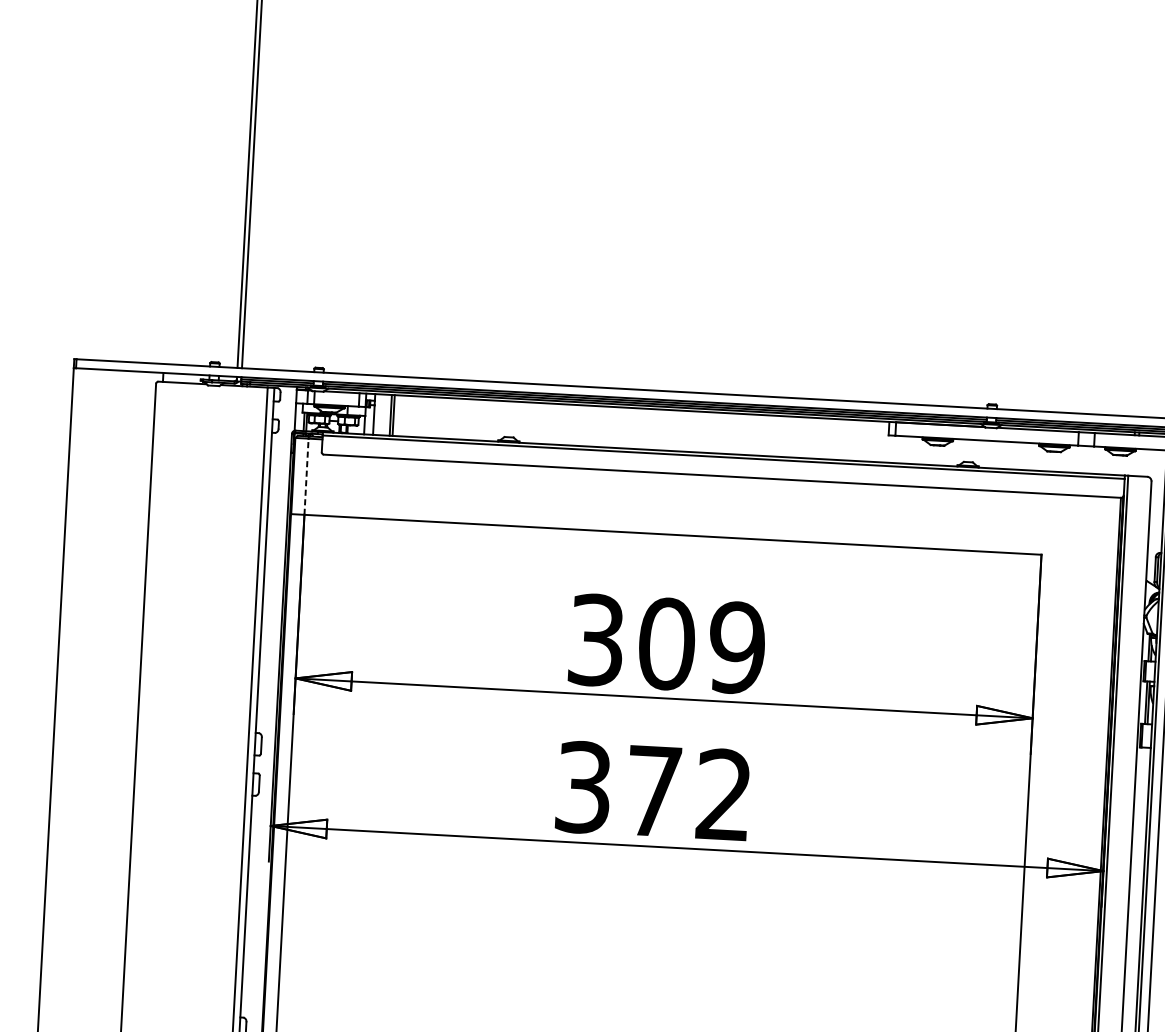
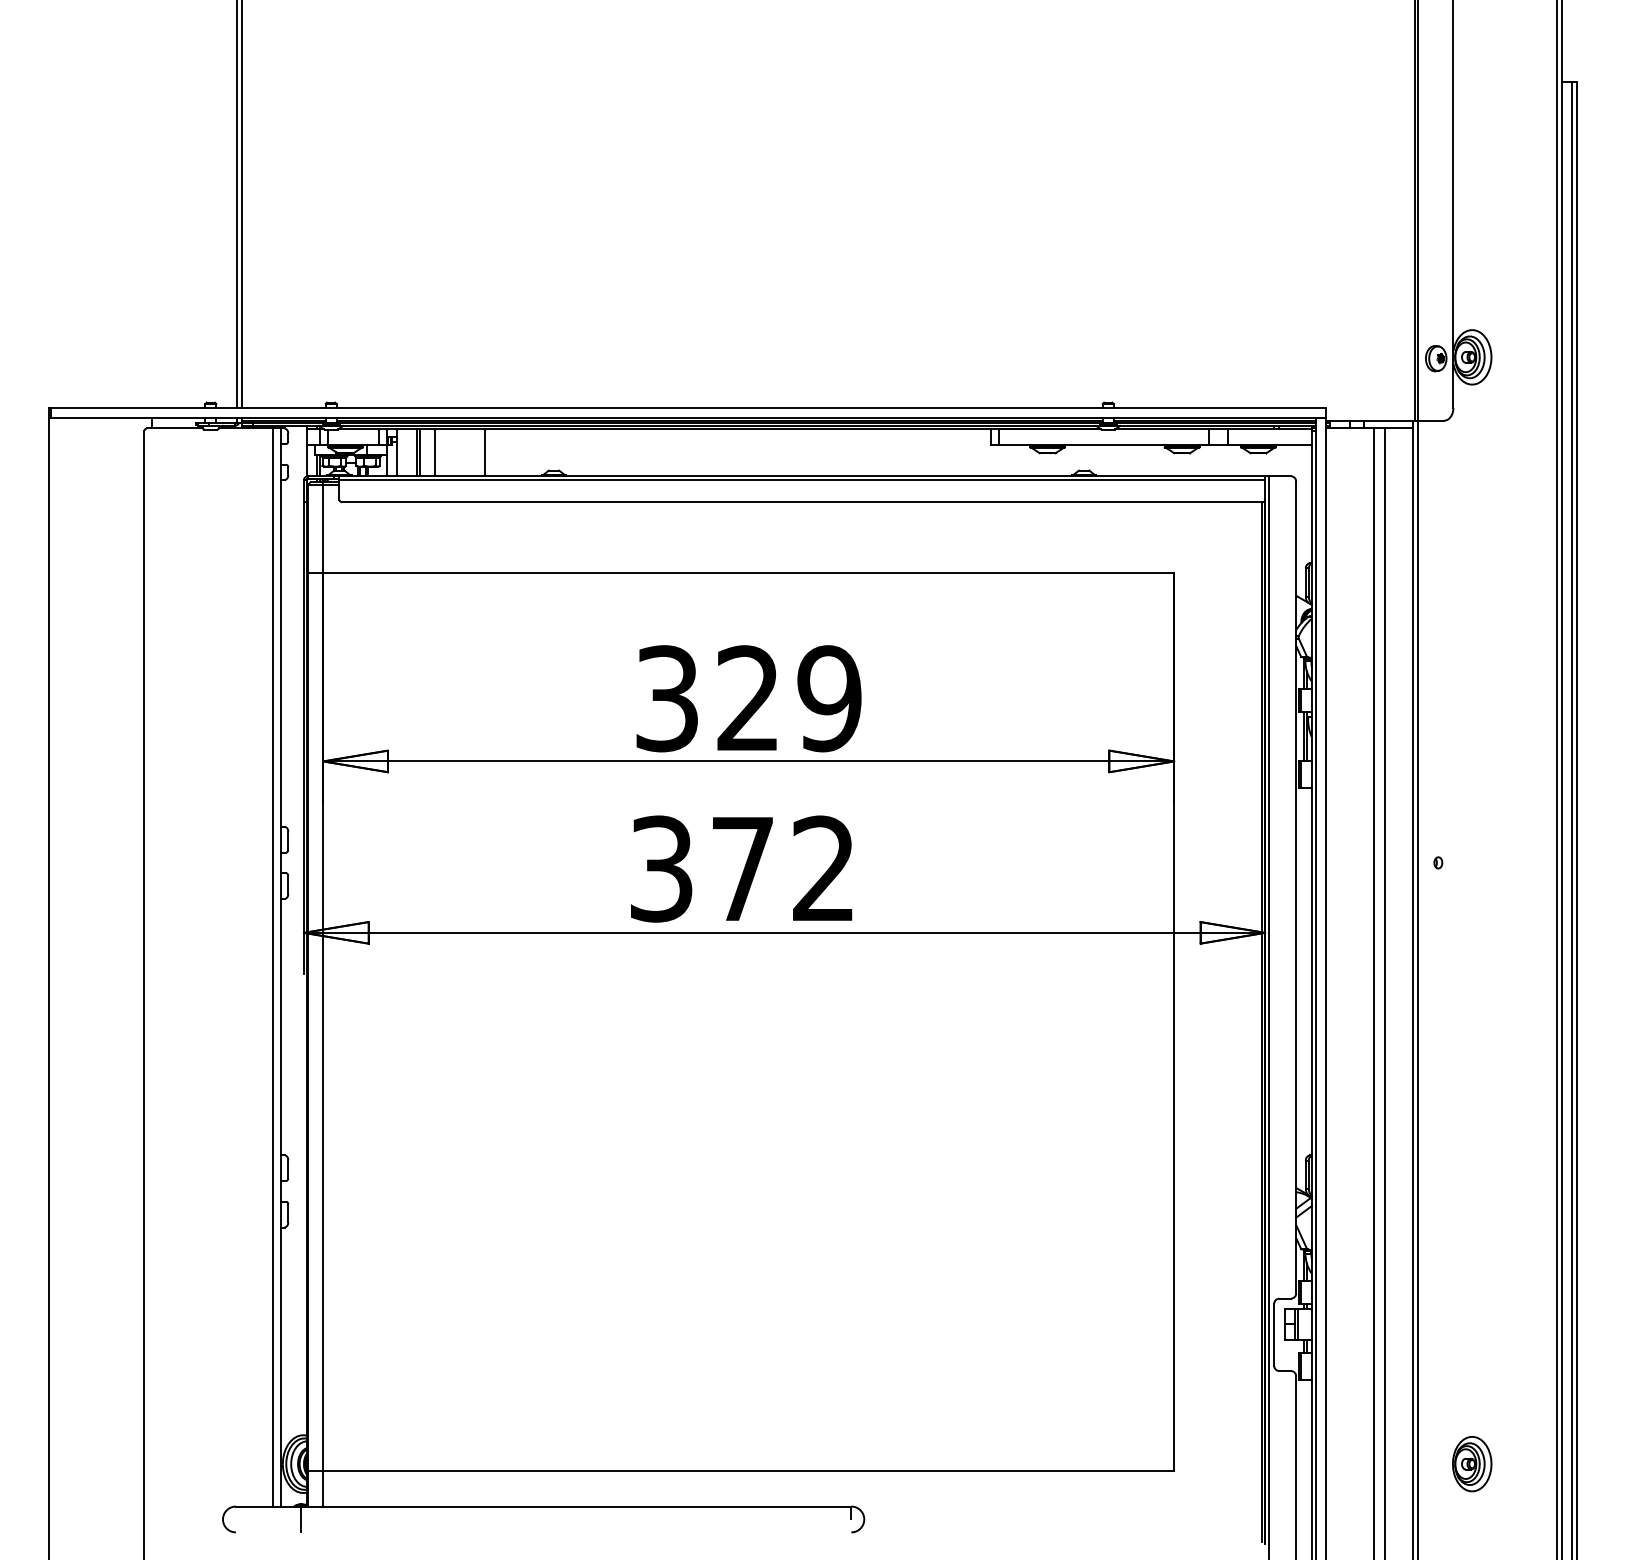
line: (407, 416) -> (435, 452), added
line: (449, 418) -> (484, 452), added
line: (306, 476) -> (323, 528), dashed -> solid
text: (666, 643) -> (748, 698), 309 -> 329

